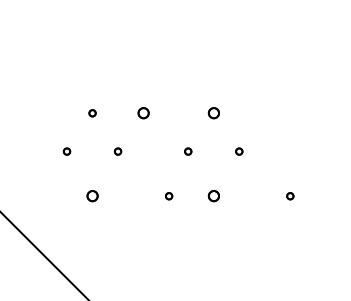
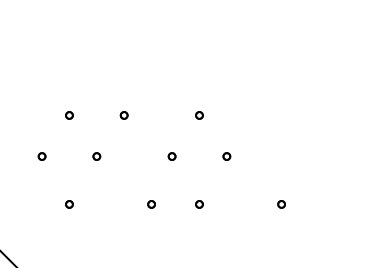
part: (143, 113) -> (124, 115), size x0.62
part: (213, 113) -> (199, 115), size x0.62
part: (92, 196) -> (69, 204), size x0.62
part: (213, 196) -> (199, 204), size x0.62

